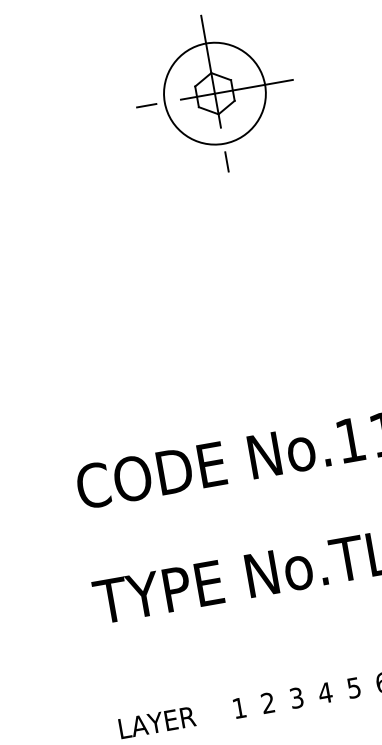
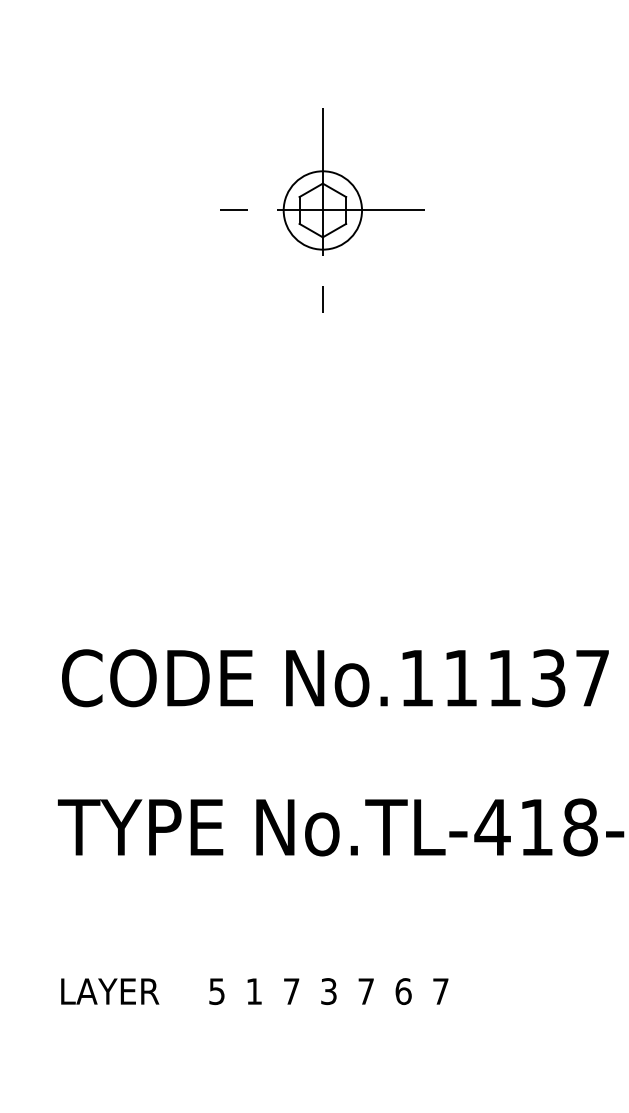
circle: (214, 93) -> (322, 210), size x0.6
text: (353, 688) -> (365, 991), 5 -> 7
text: (325, 693) -> (328, 991), 4 -> 3
text: (296, 698) -> (291, 991), 3 -> 7
text: (267, 703) -> (253, 991), 2 -> 1
text: (239, 708) -> (216, 991), 1 -> 5

